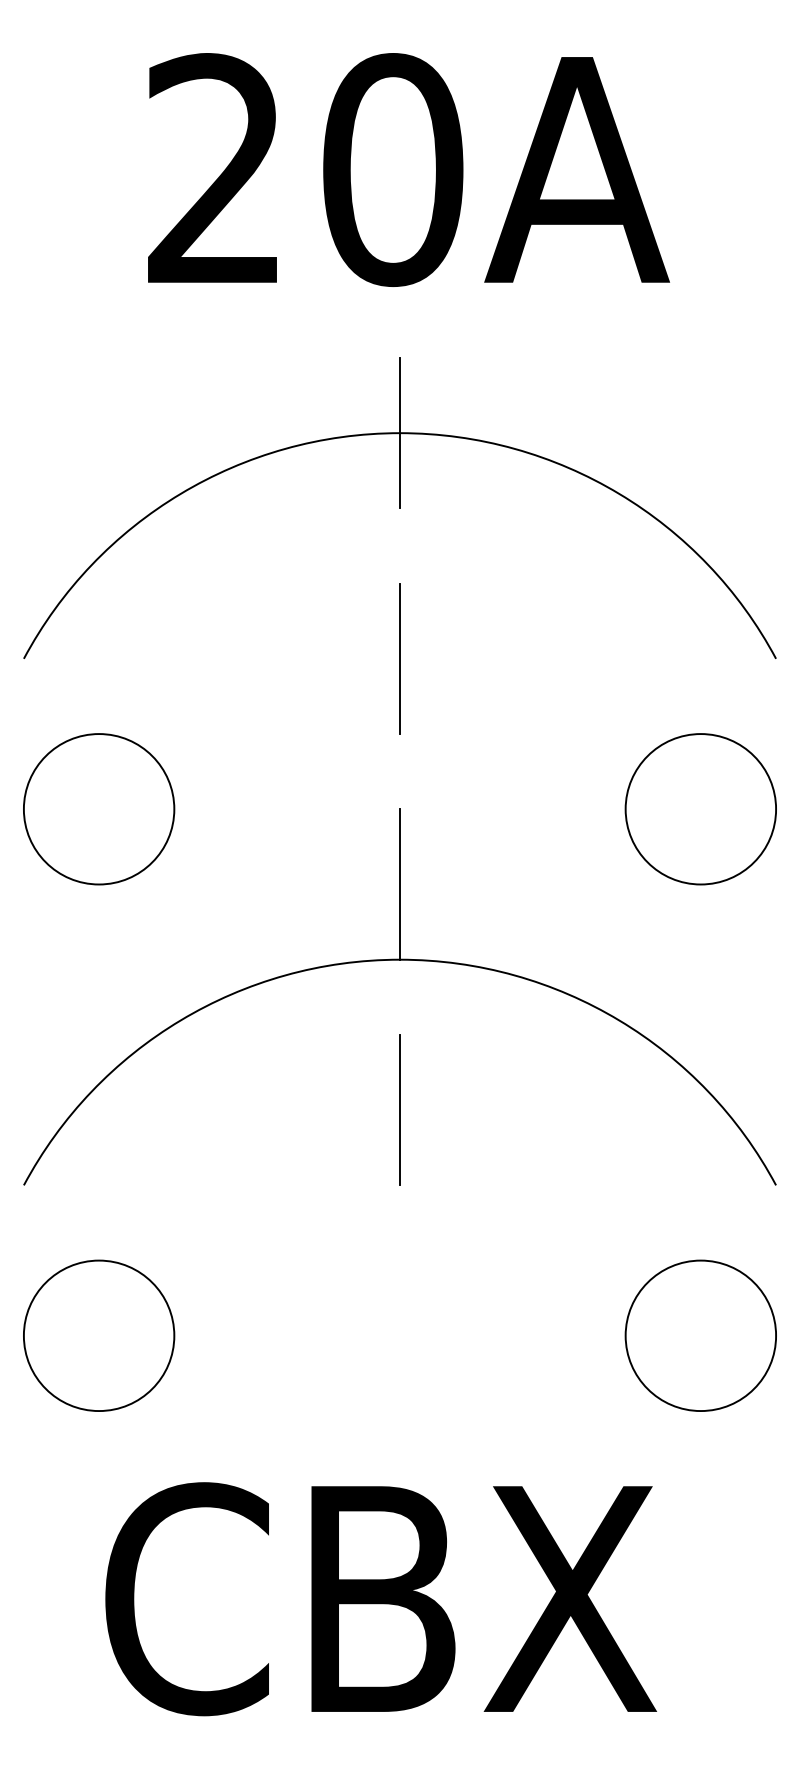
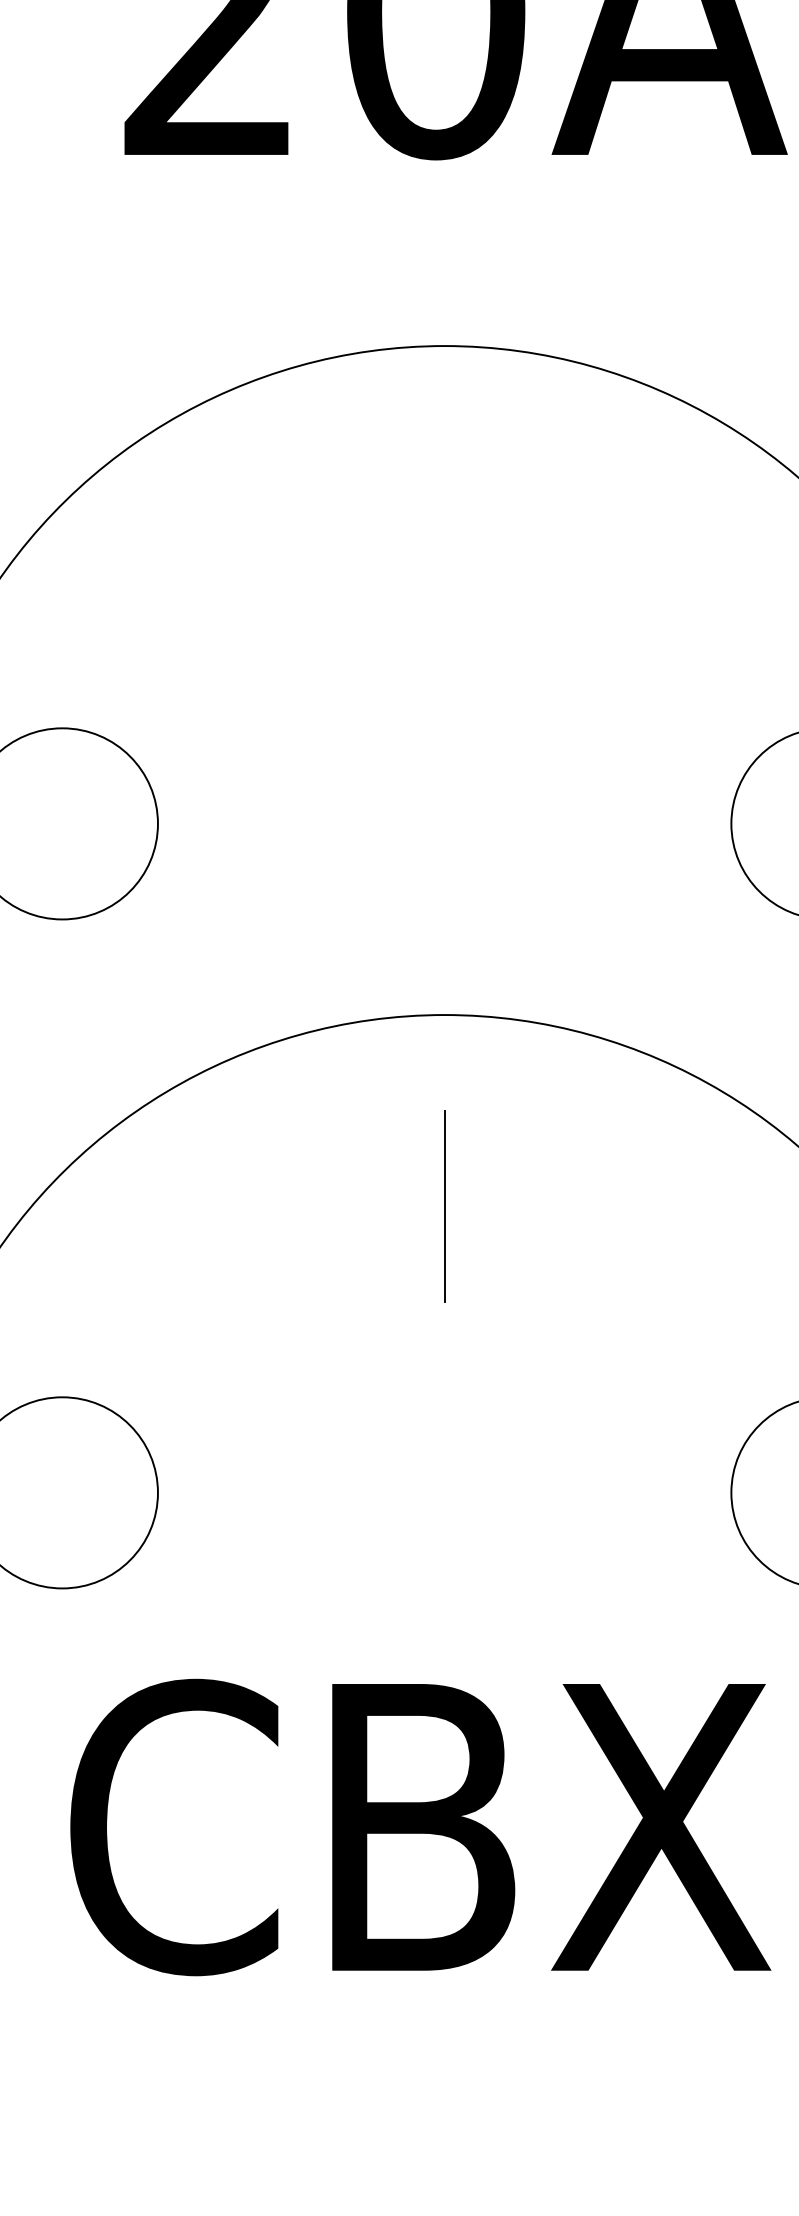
line: (400, 432) -> (445, 345), removed
line: (400, 658) -> (445, 632), removed
line: (400, 884) -> (445, 919), removed

